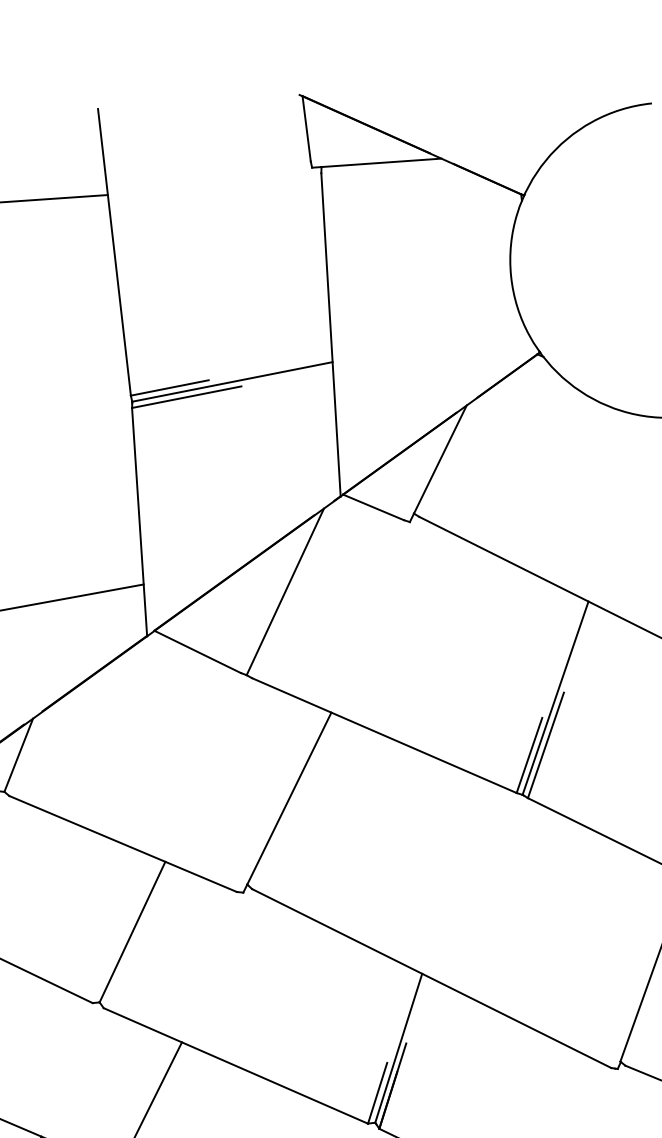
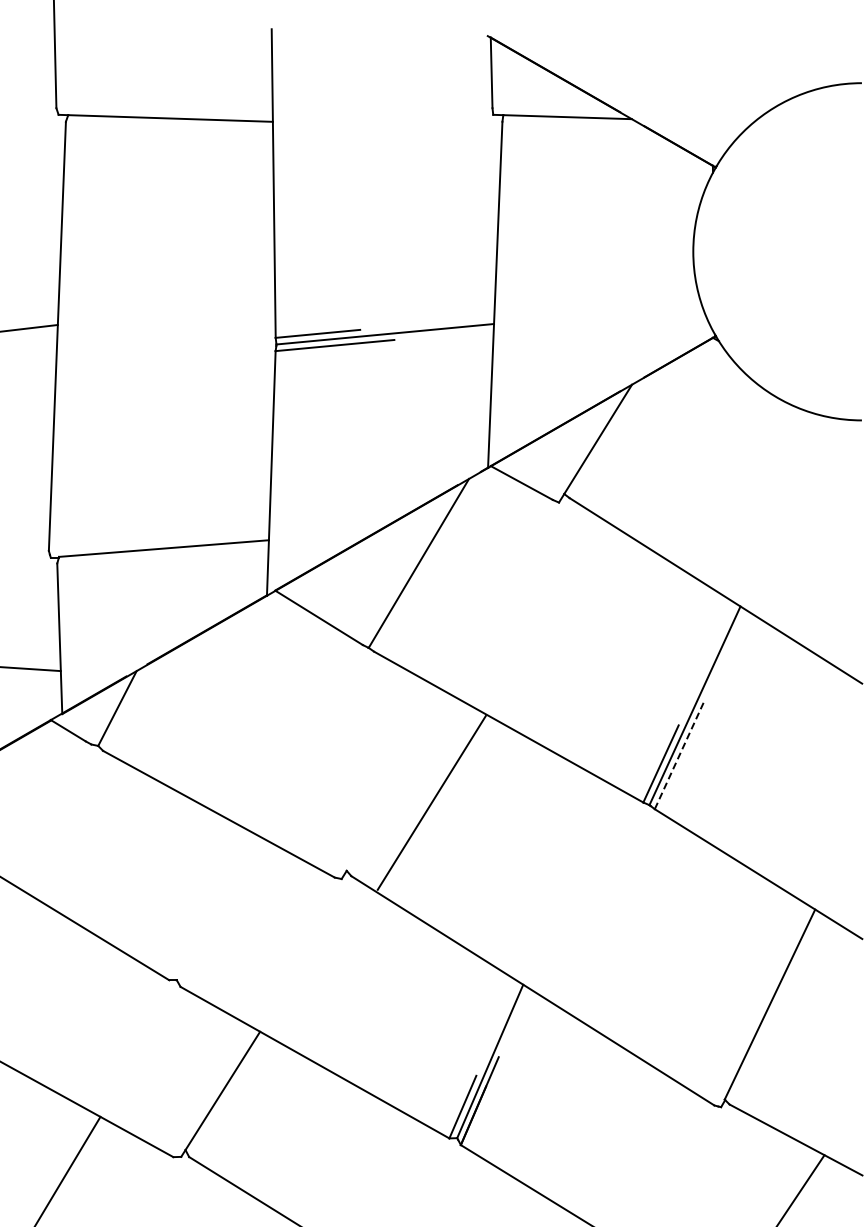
line: (545, 745) -> (679, 755), solid -> dashed
line: (289, 798) -> (431, 802), moved
line: (132, 931) -> (219, 908), removed

